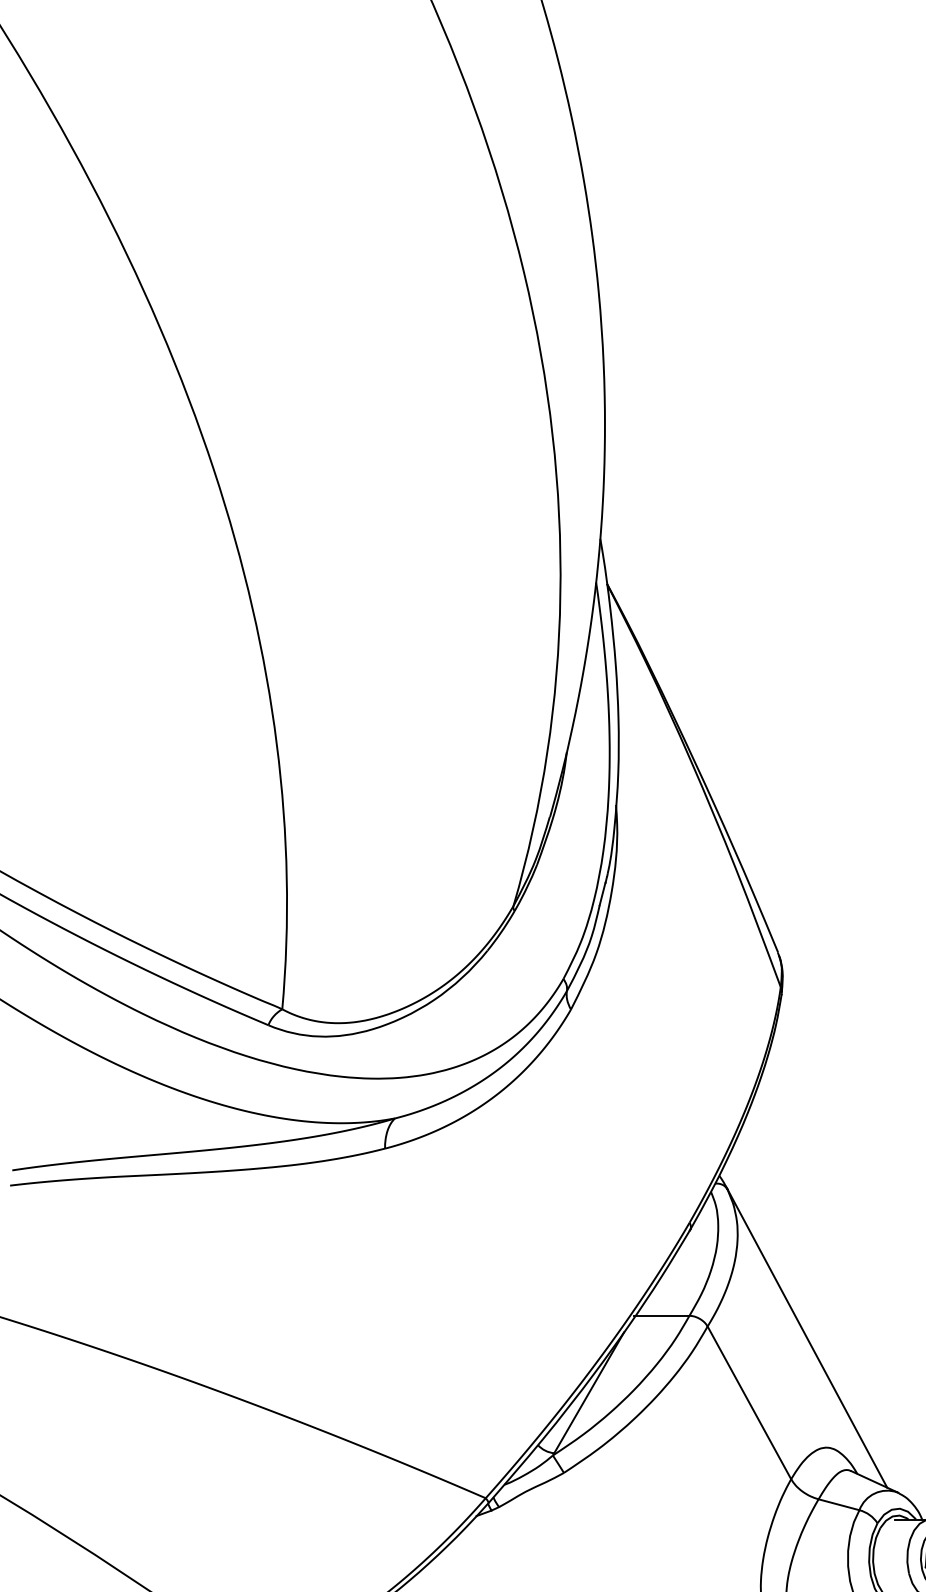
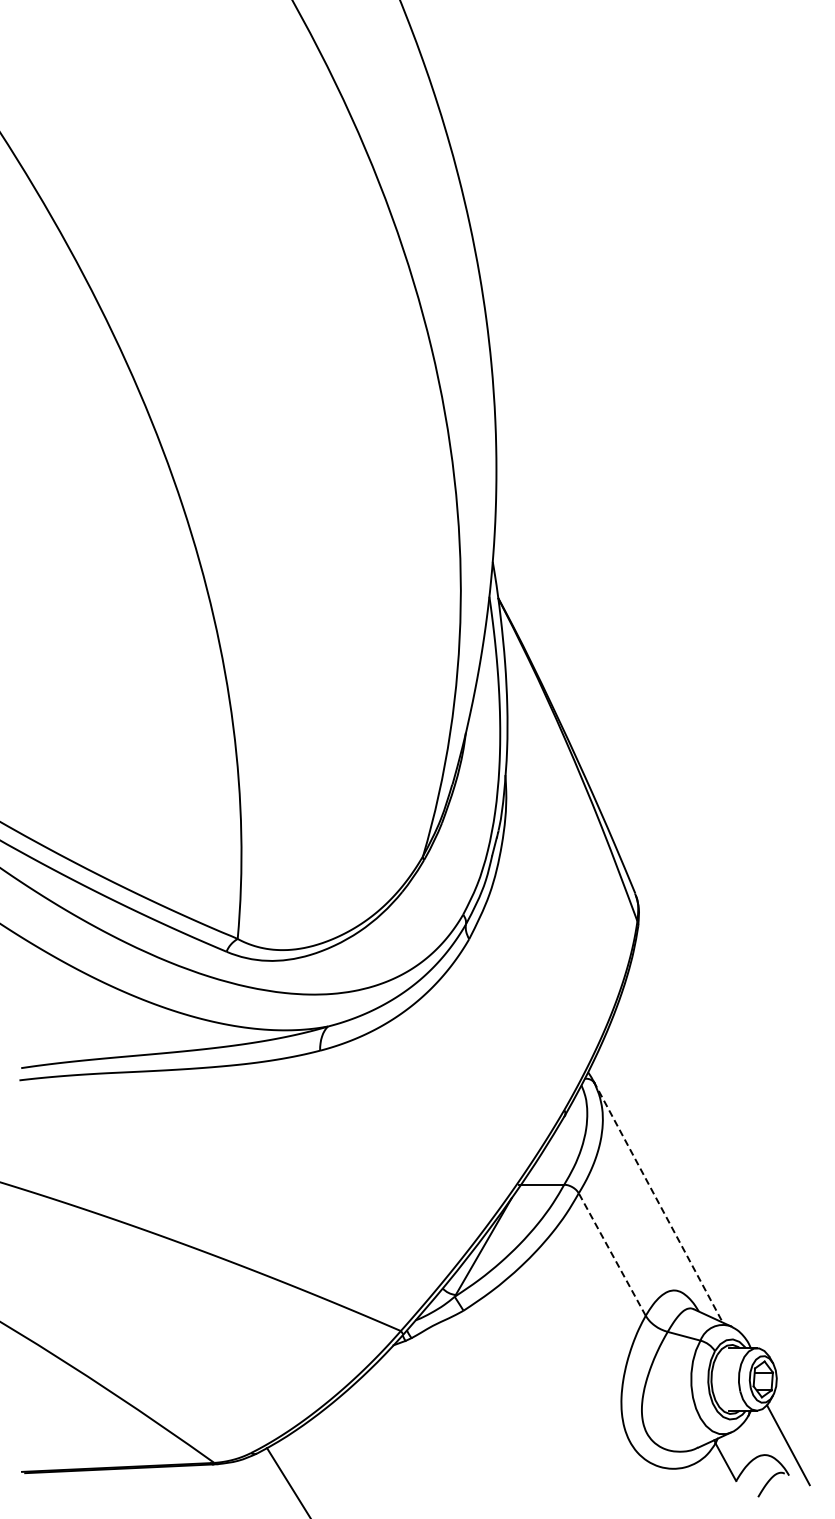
line: (807, 1336) -> (658, 1201), solid -> dashed
line: (749, 1402) -> (612, 1254), solid -> dashed

